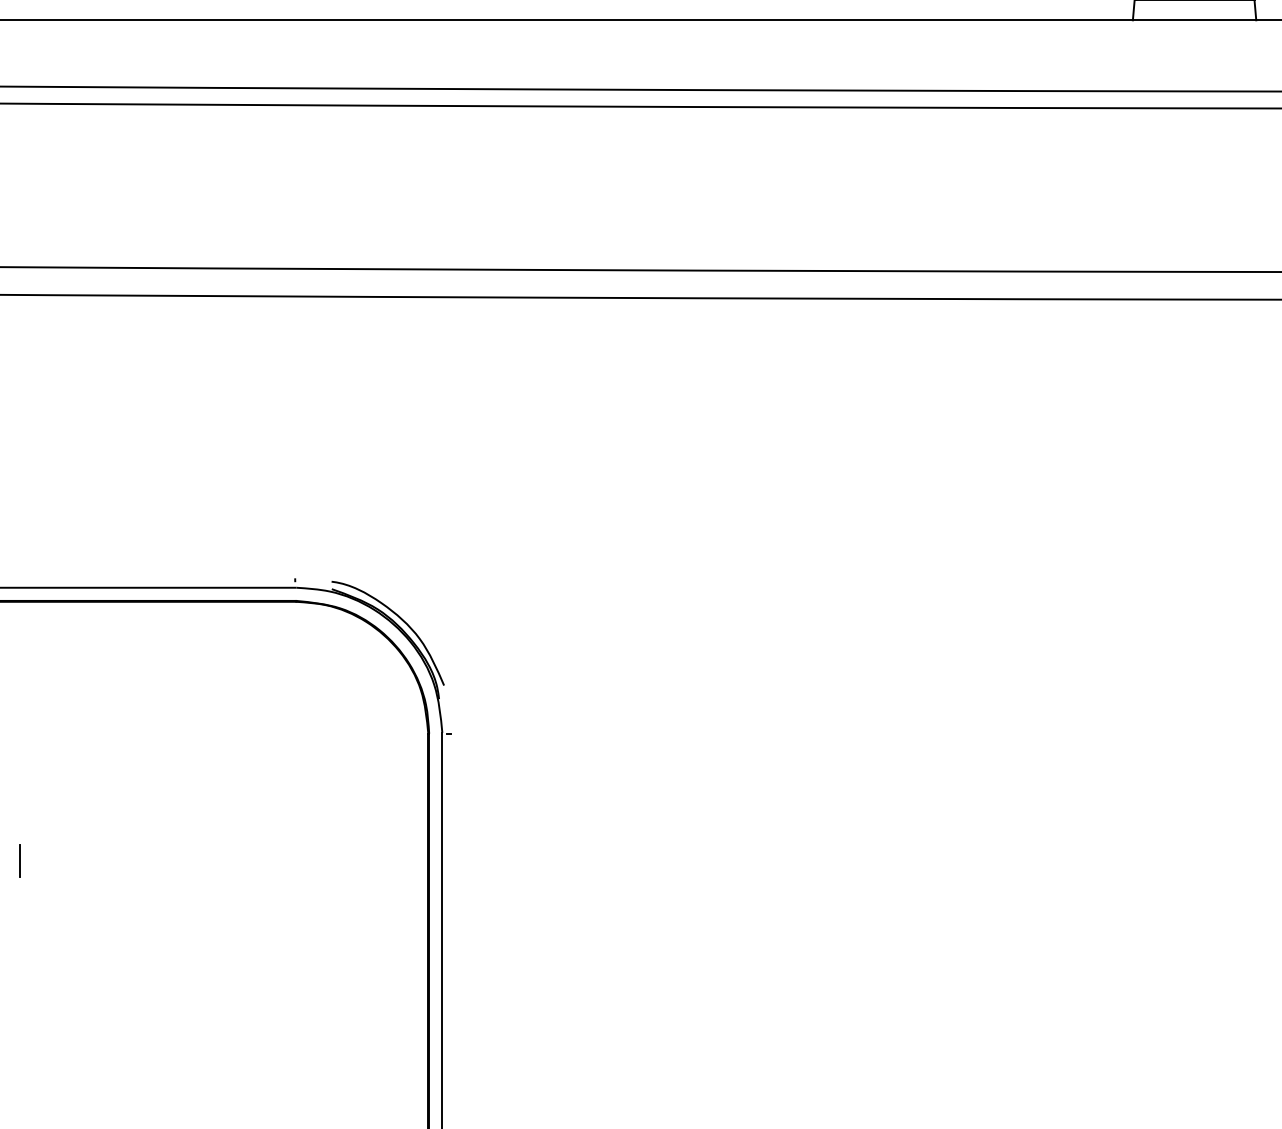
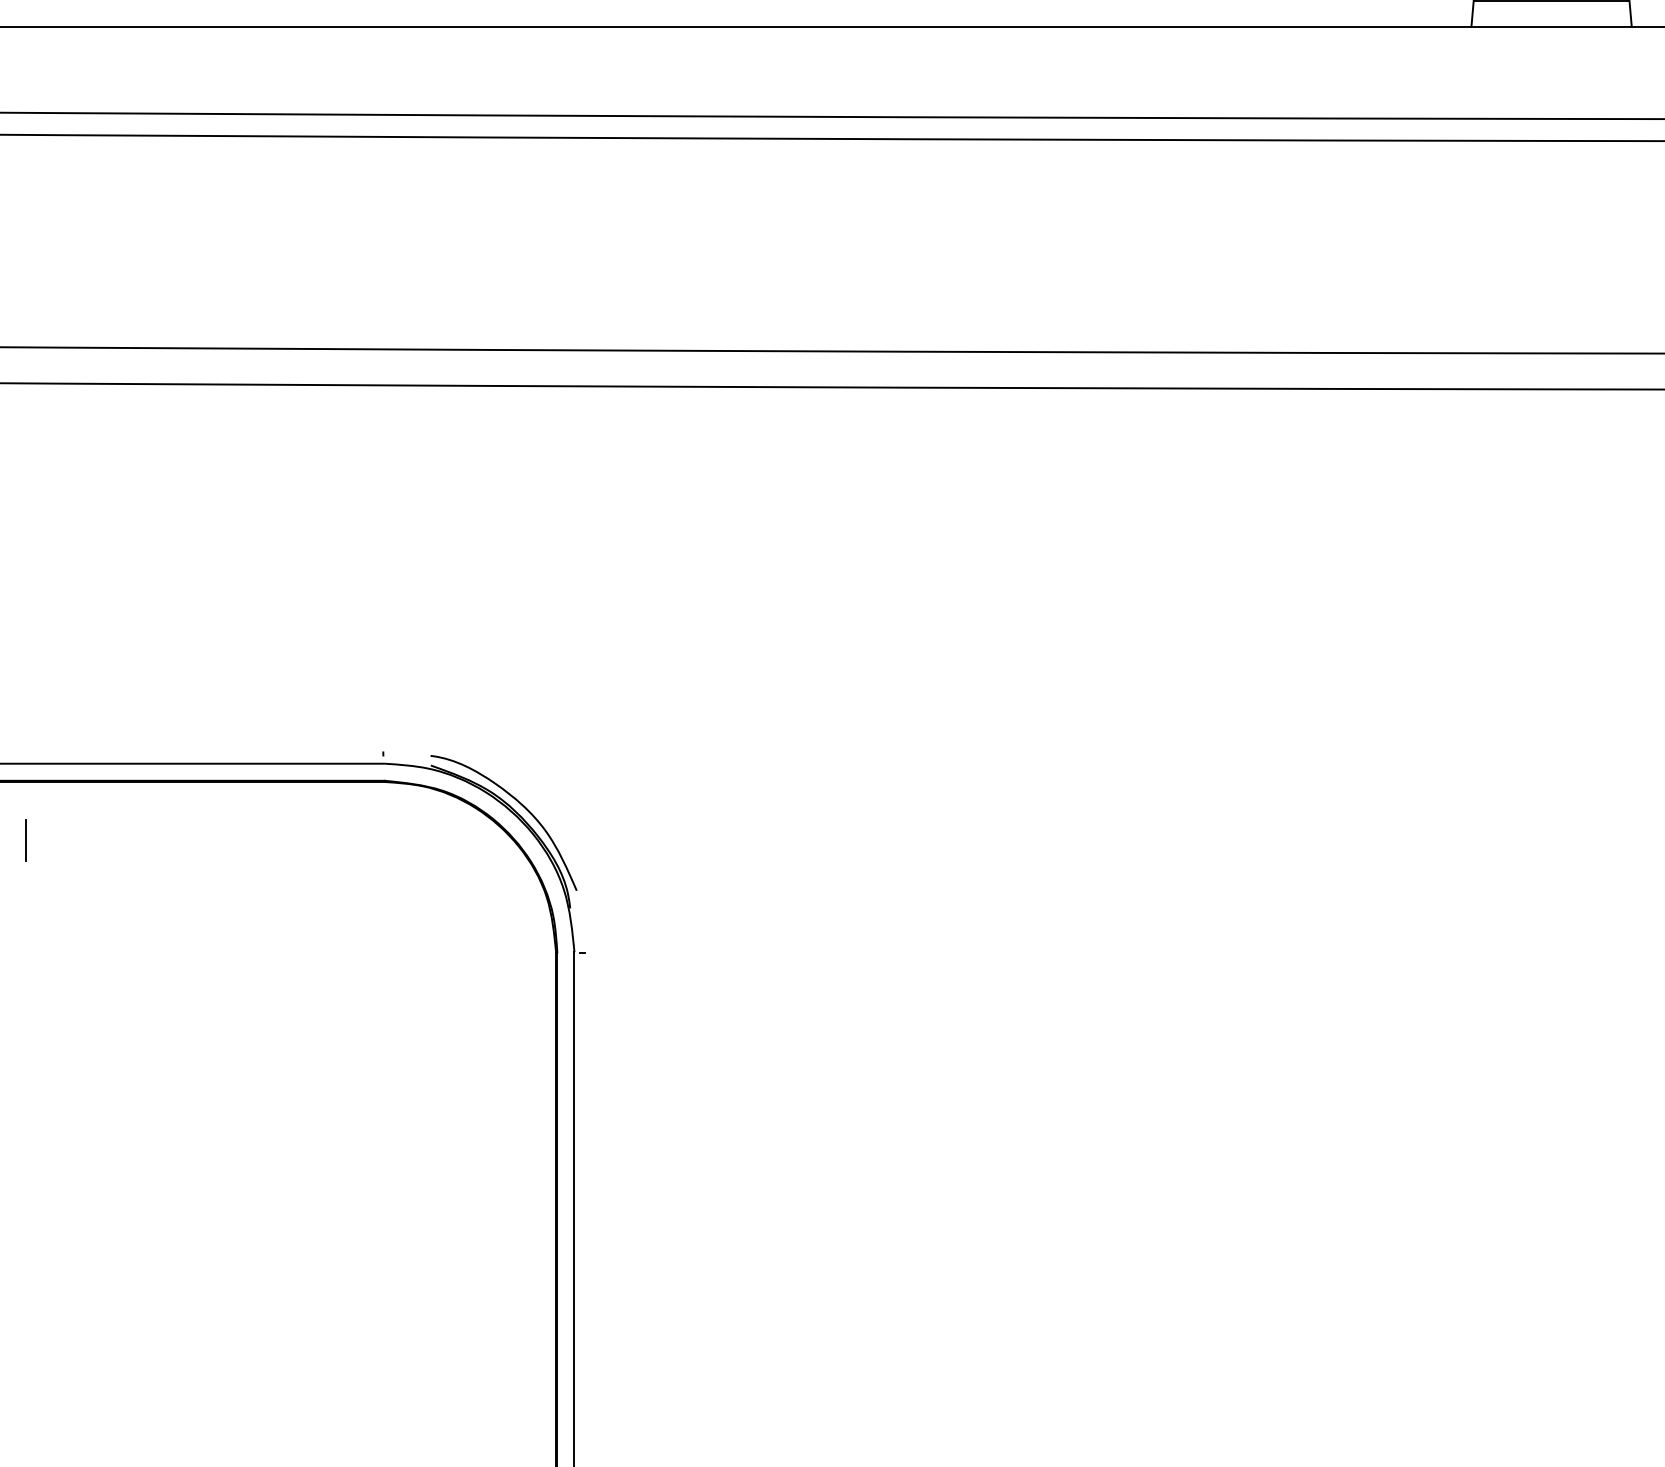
line: (19, 860) -> (25, 840), moved

